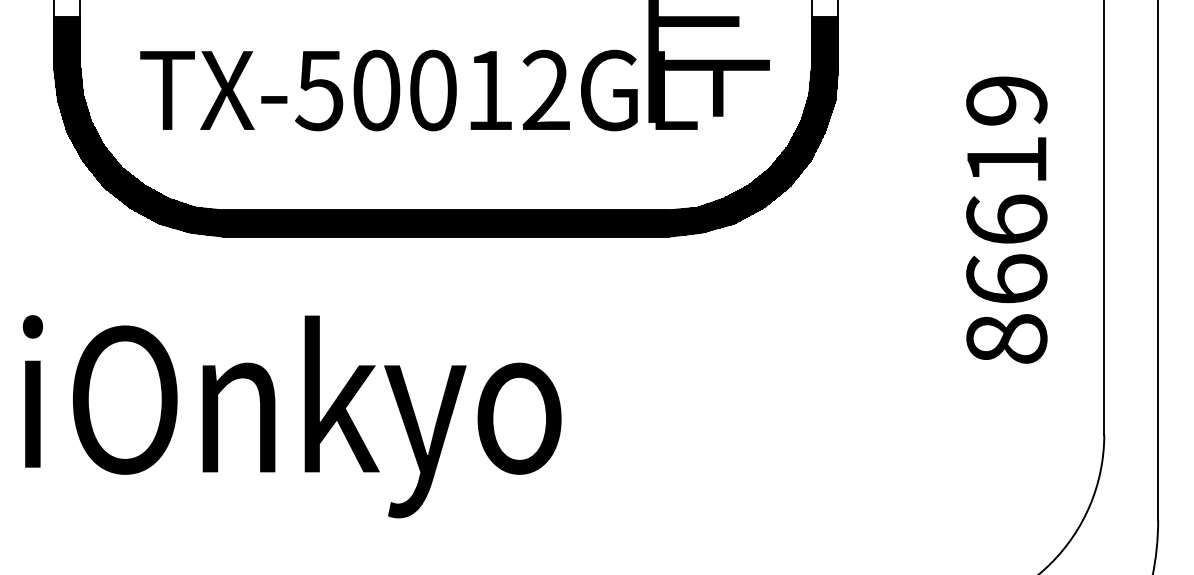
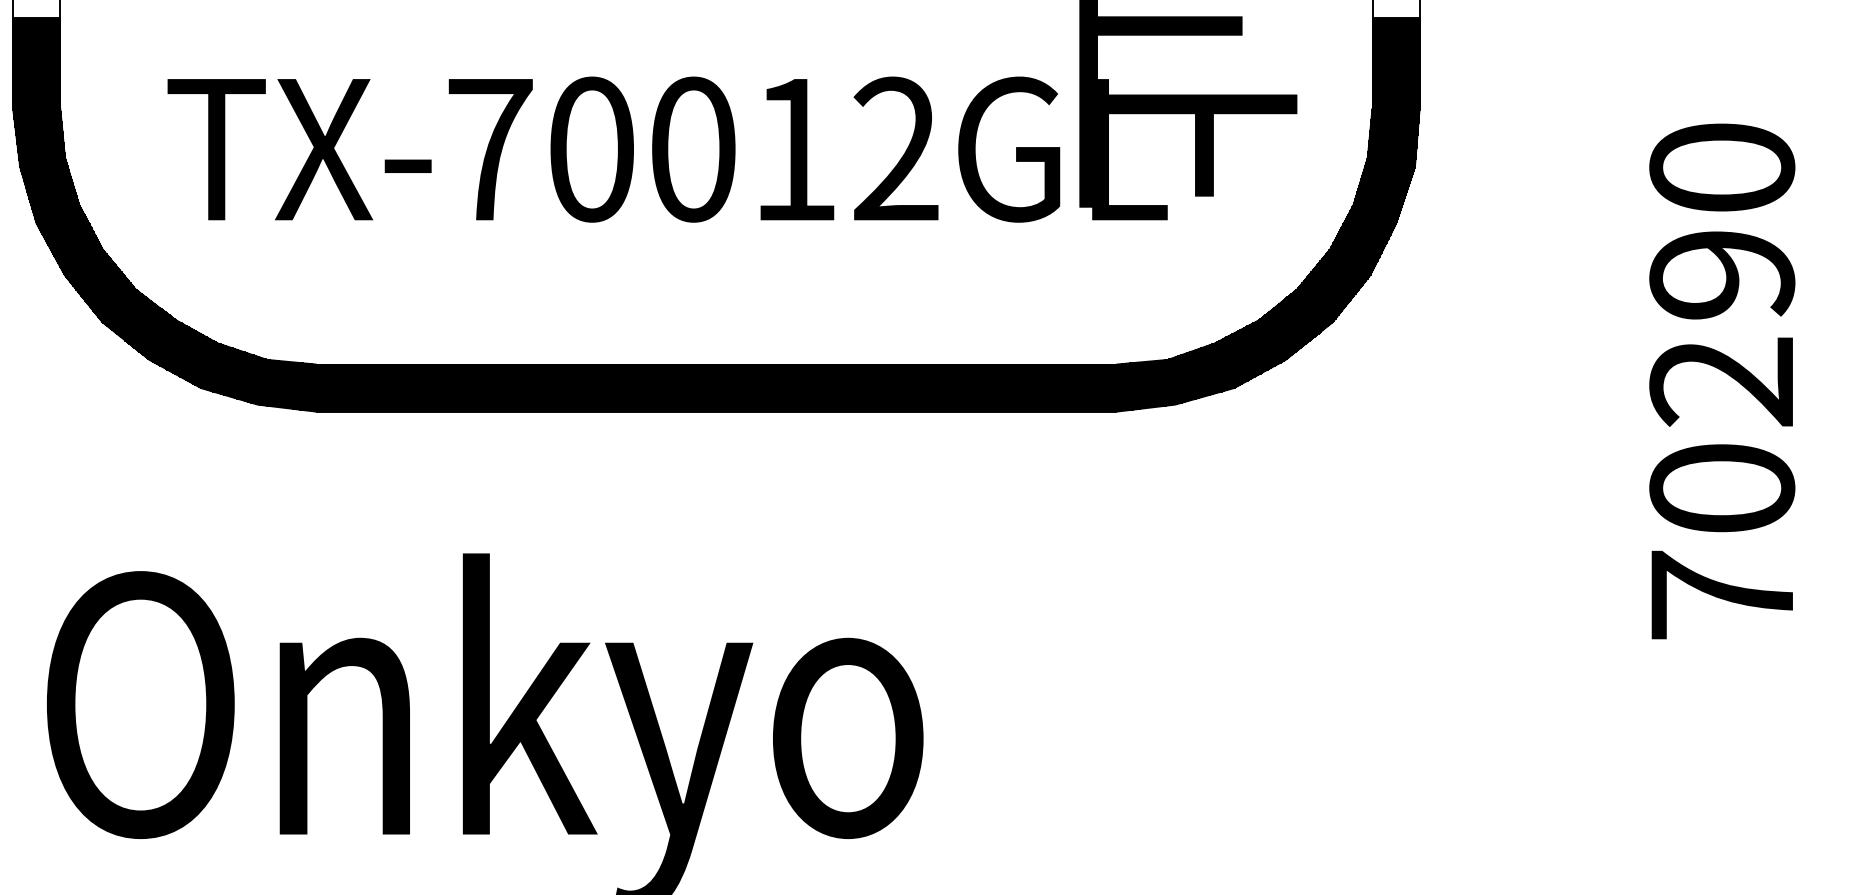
text: (319, 91) -> (489, 151), TX-50012GL -> TX-70012GL
text: (1006, 219) -> (1721, 380), 86619 -> 70290

